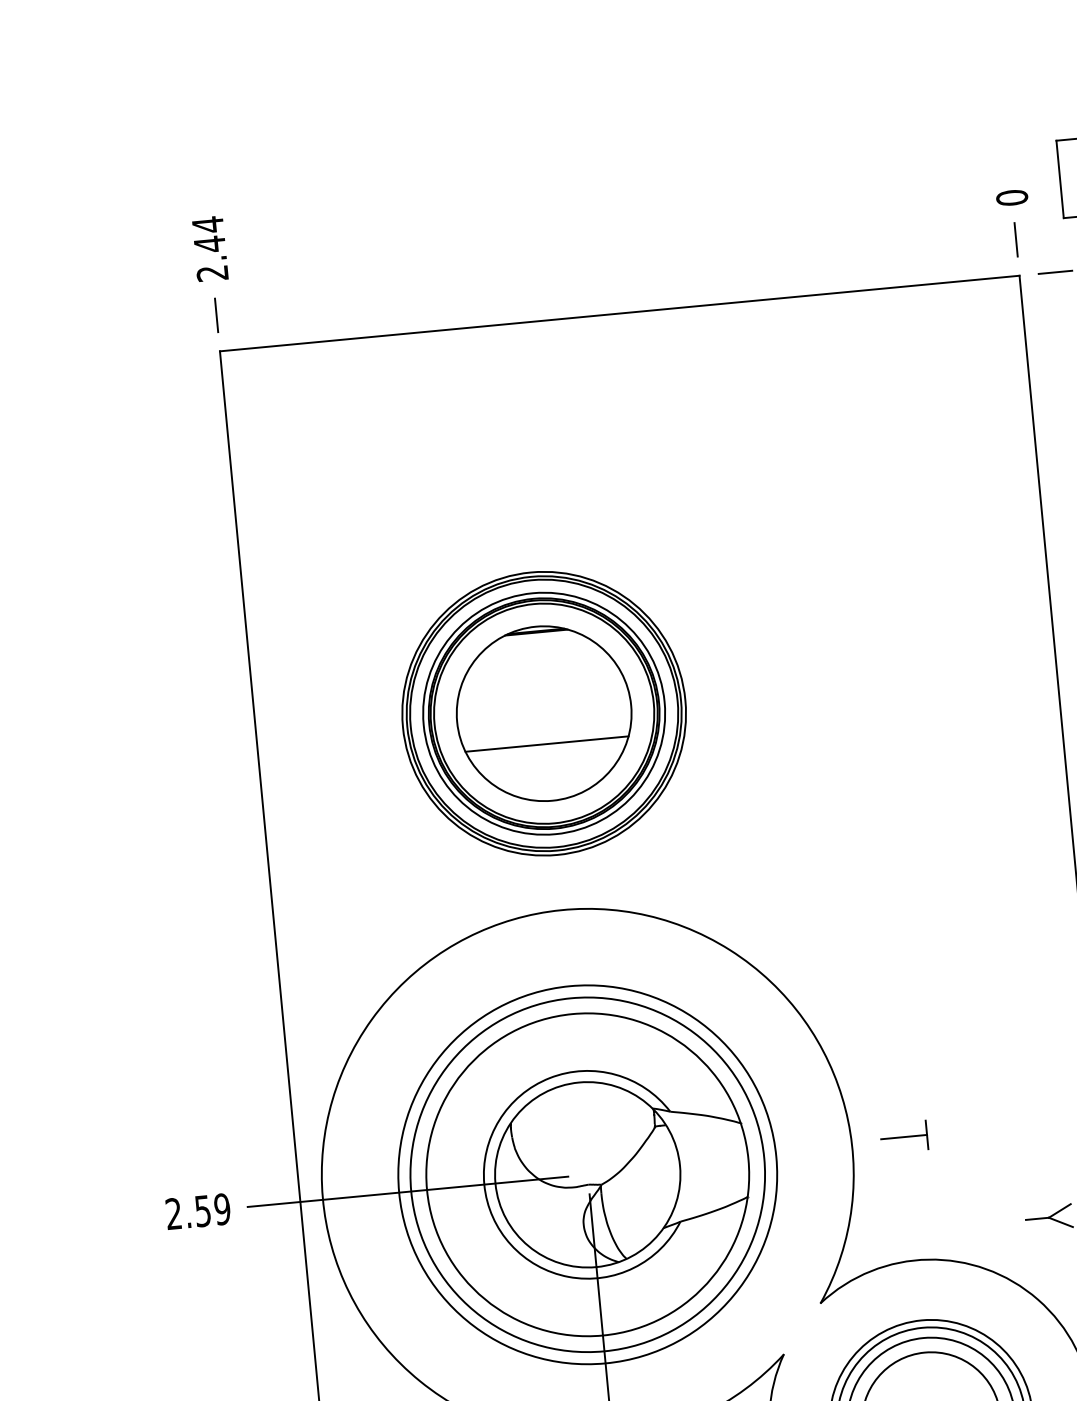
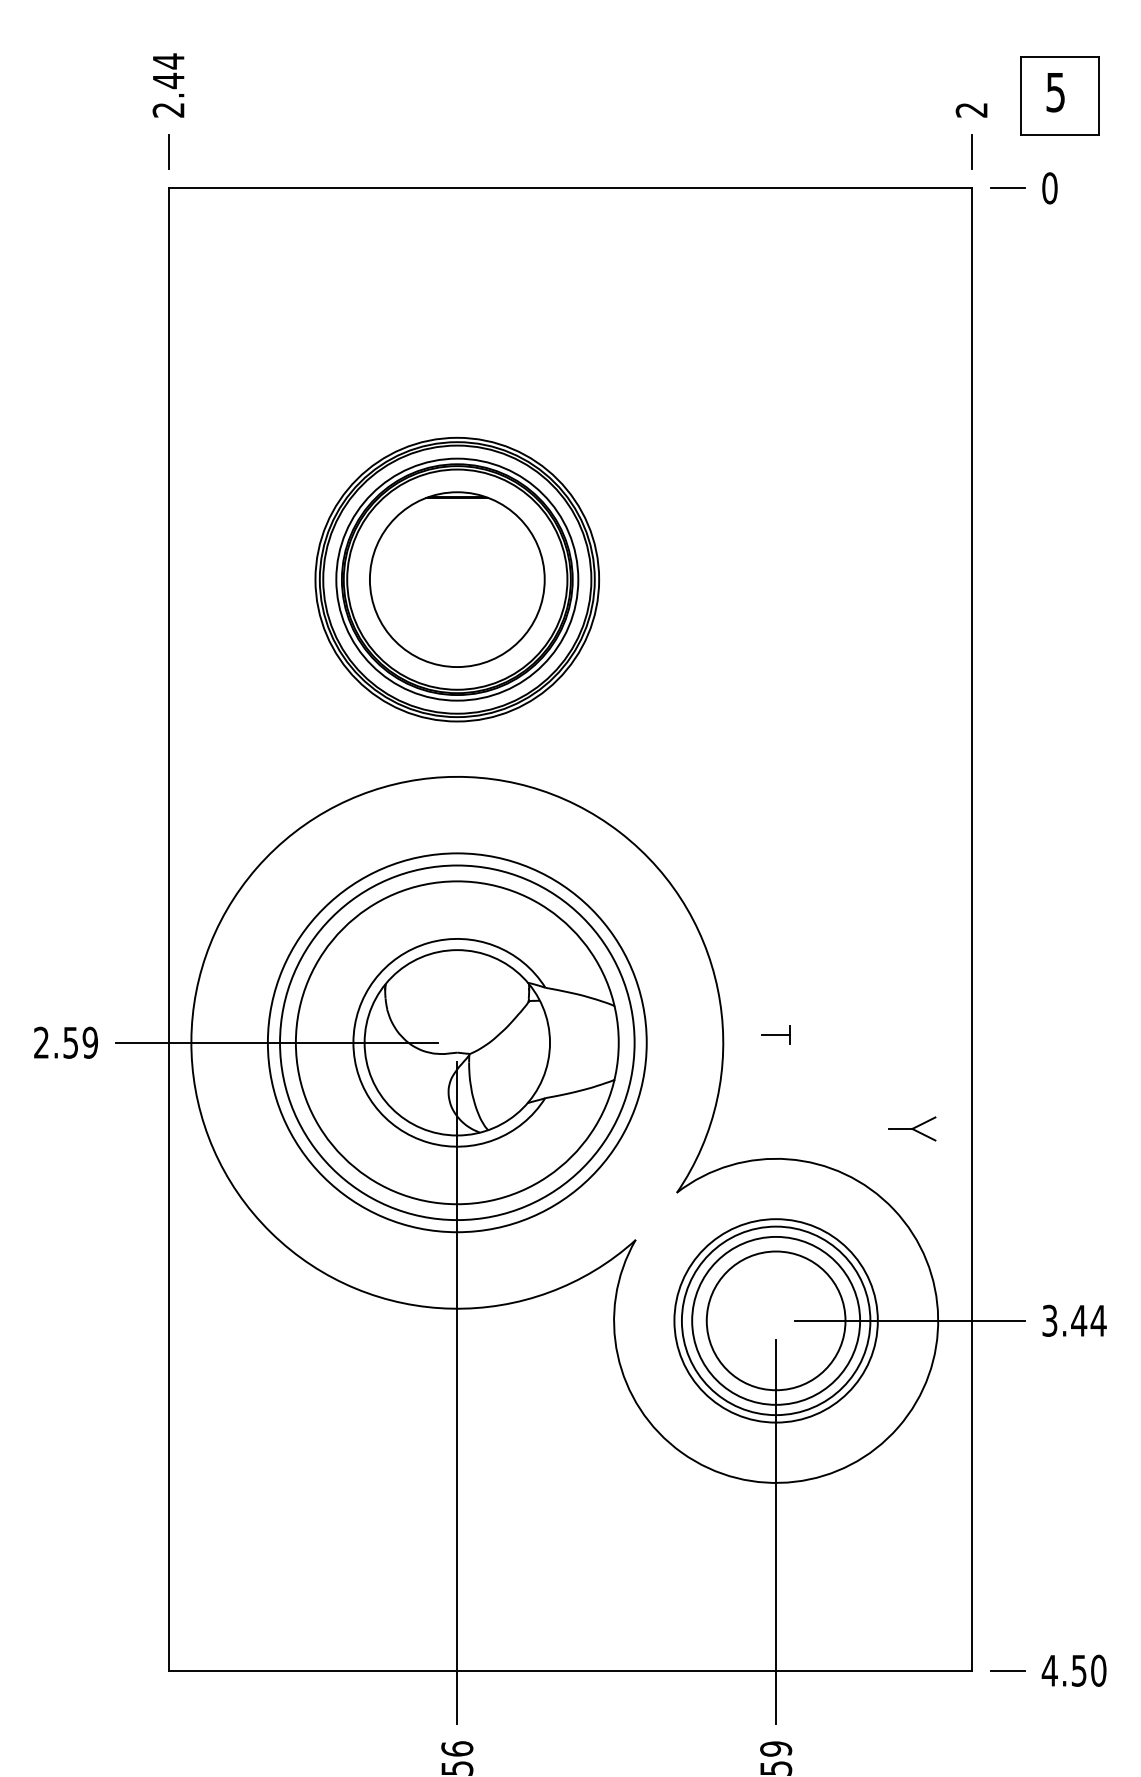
text: (1011, 197) -> (971, 109), 0 -> 2
line: (547, 744) -> (457, 610), removed
part: (903, 1136) -> (775, 1034), size x0.6

